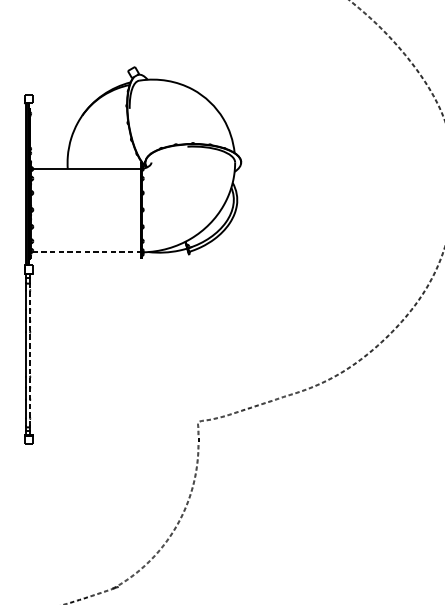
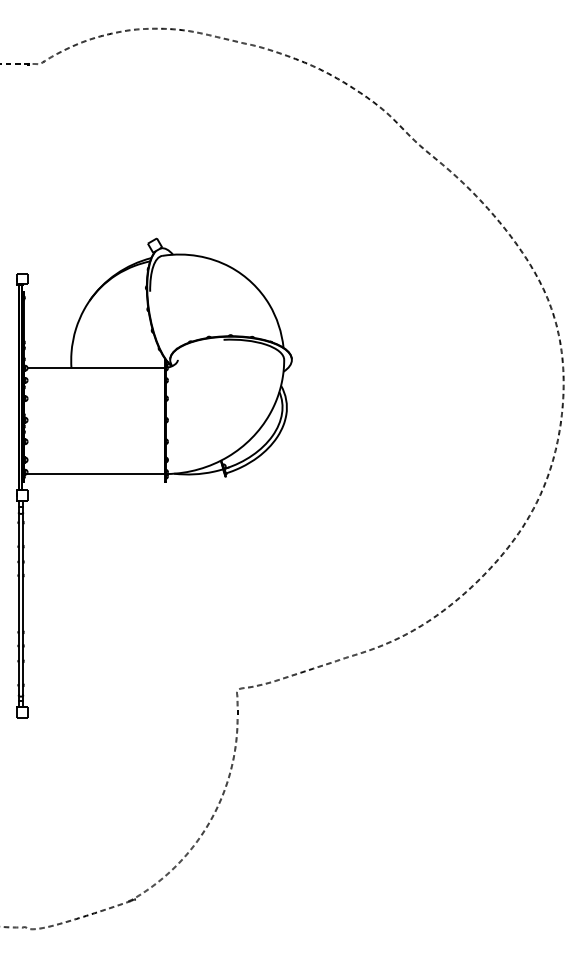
line: (87, 252) -> (96, 474), dashed -> solid
line: (30, 354) -> (23, 603), dashed -> solid

